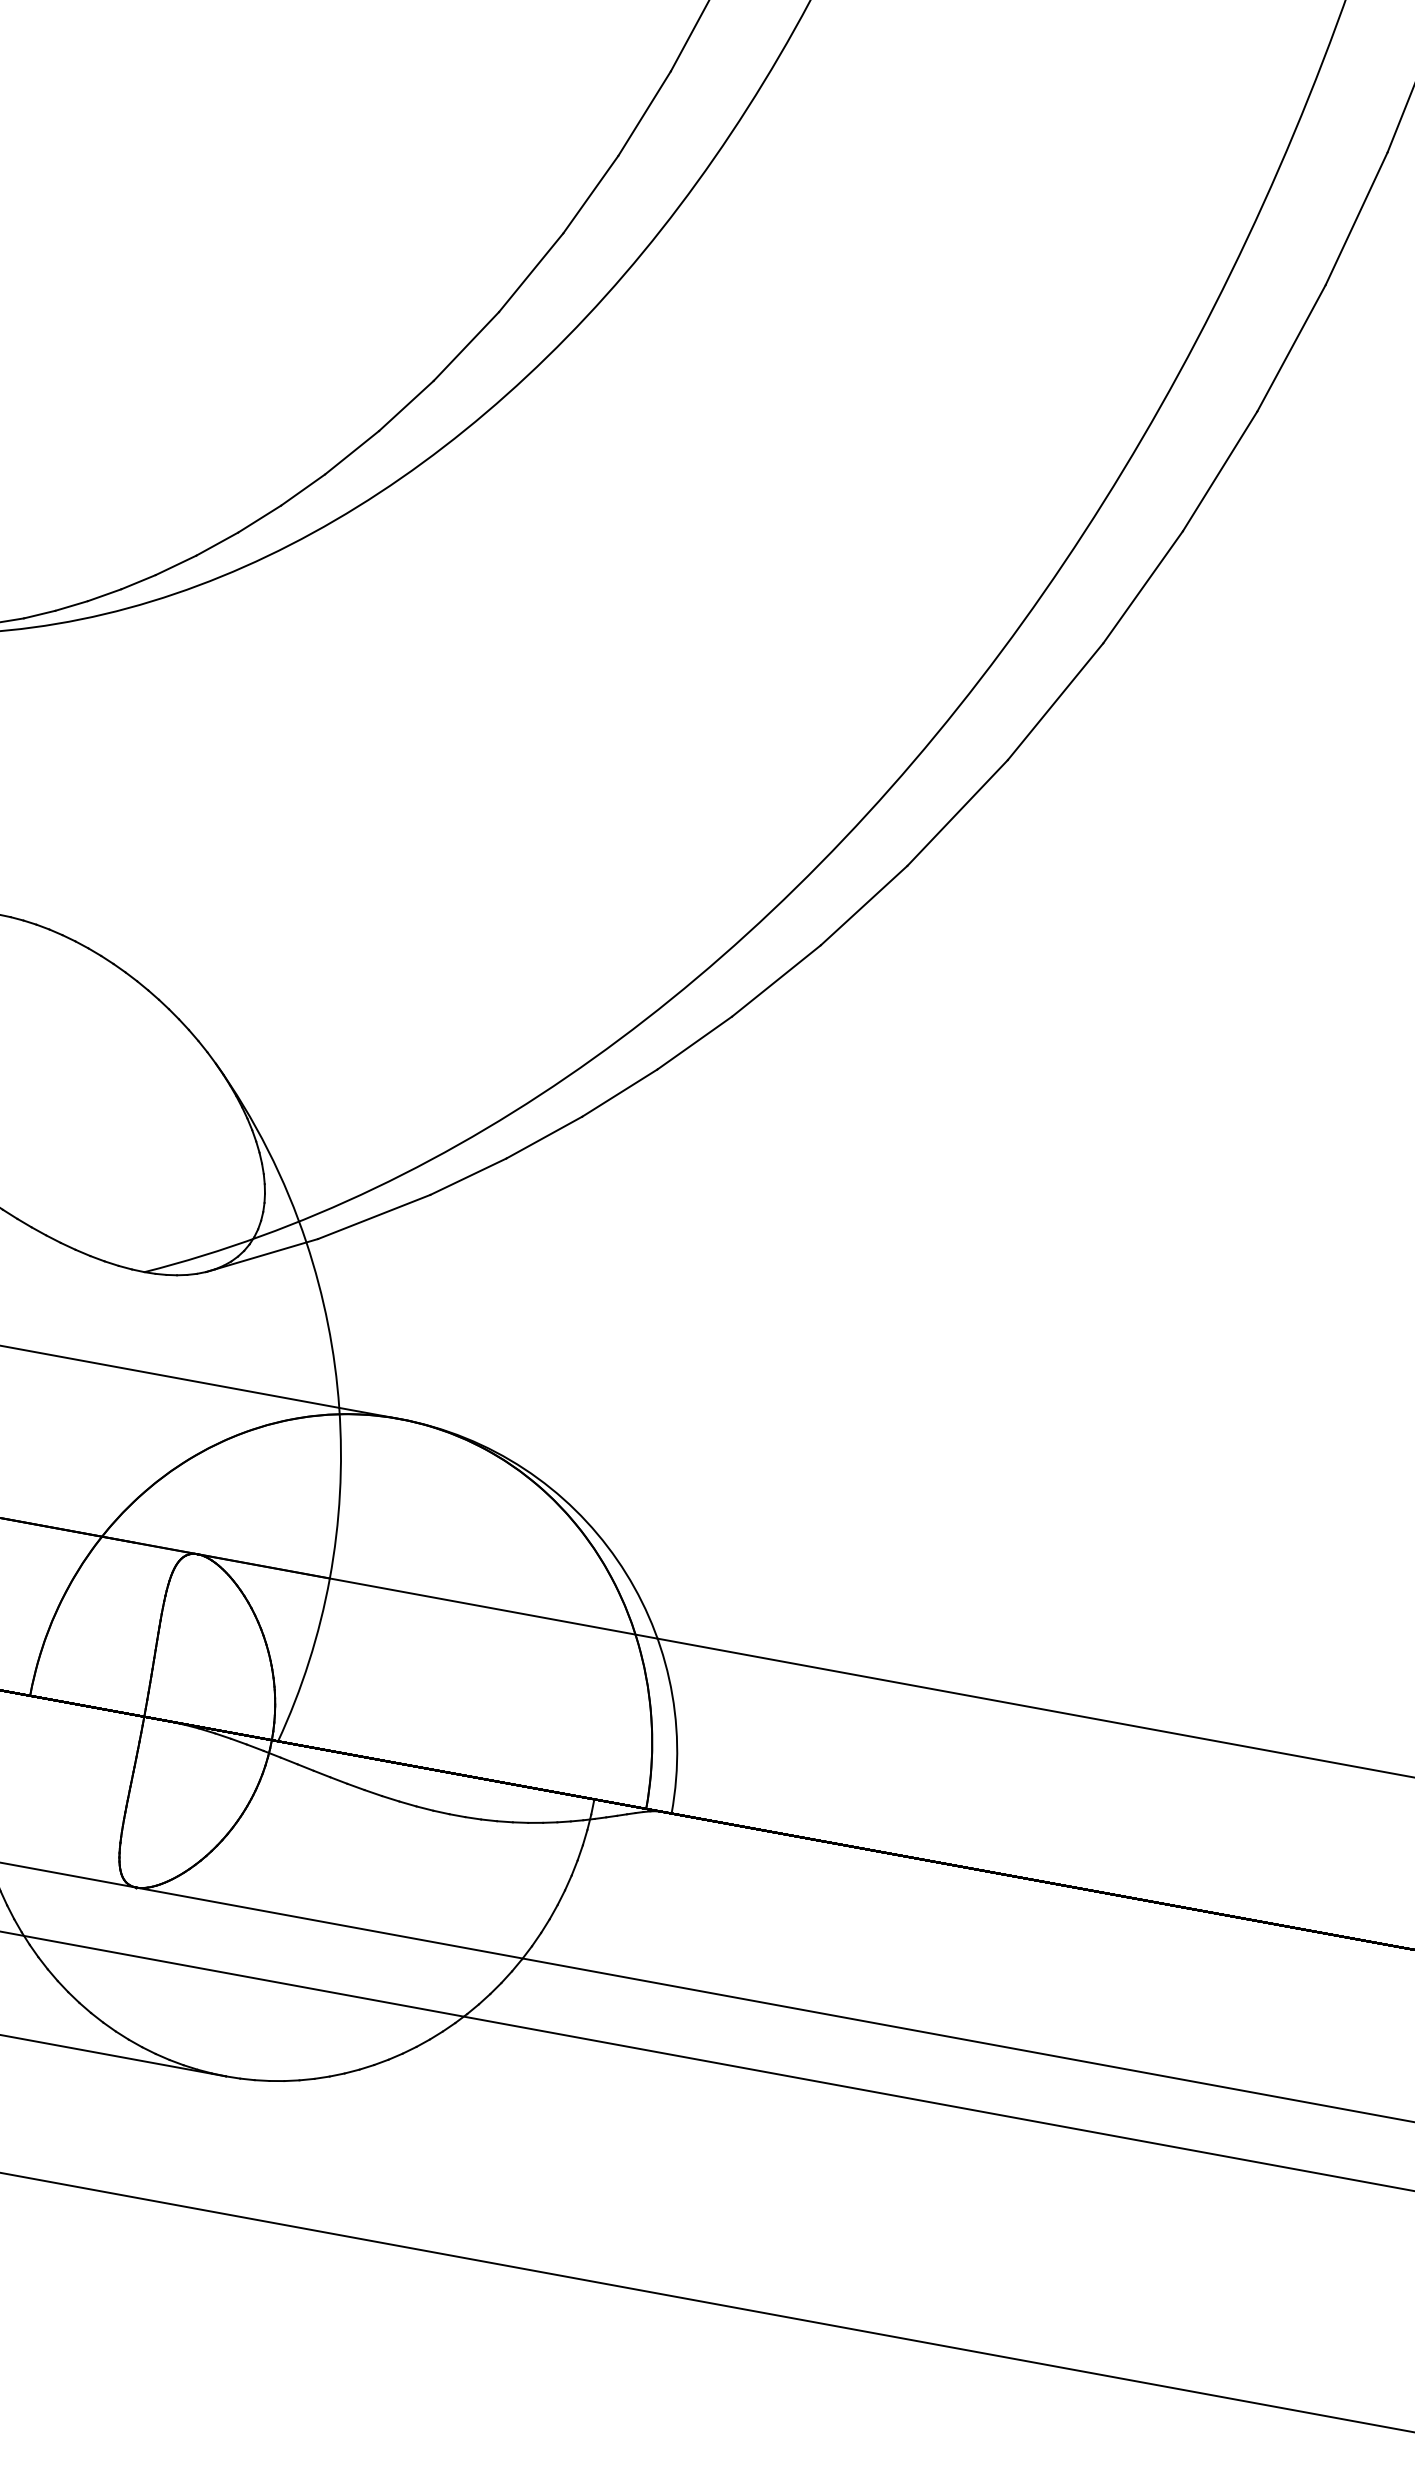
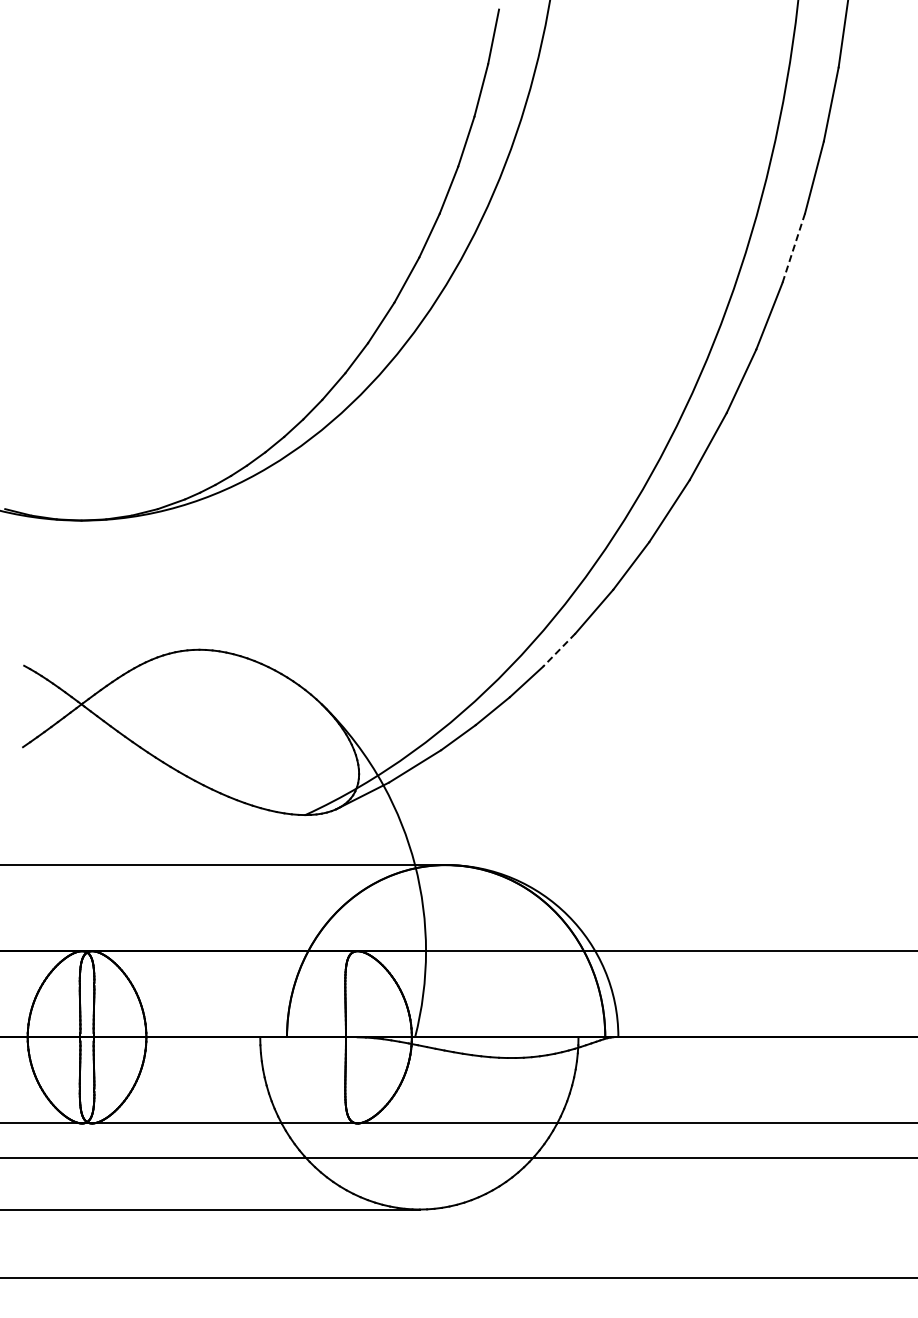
line: (1290, 348) -> (793, 248), solid -> dashed
line: (693, 1043) -> (558, 650), solid -> dashed

